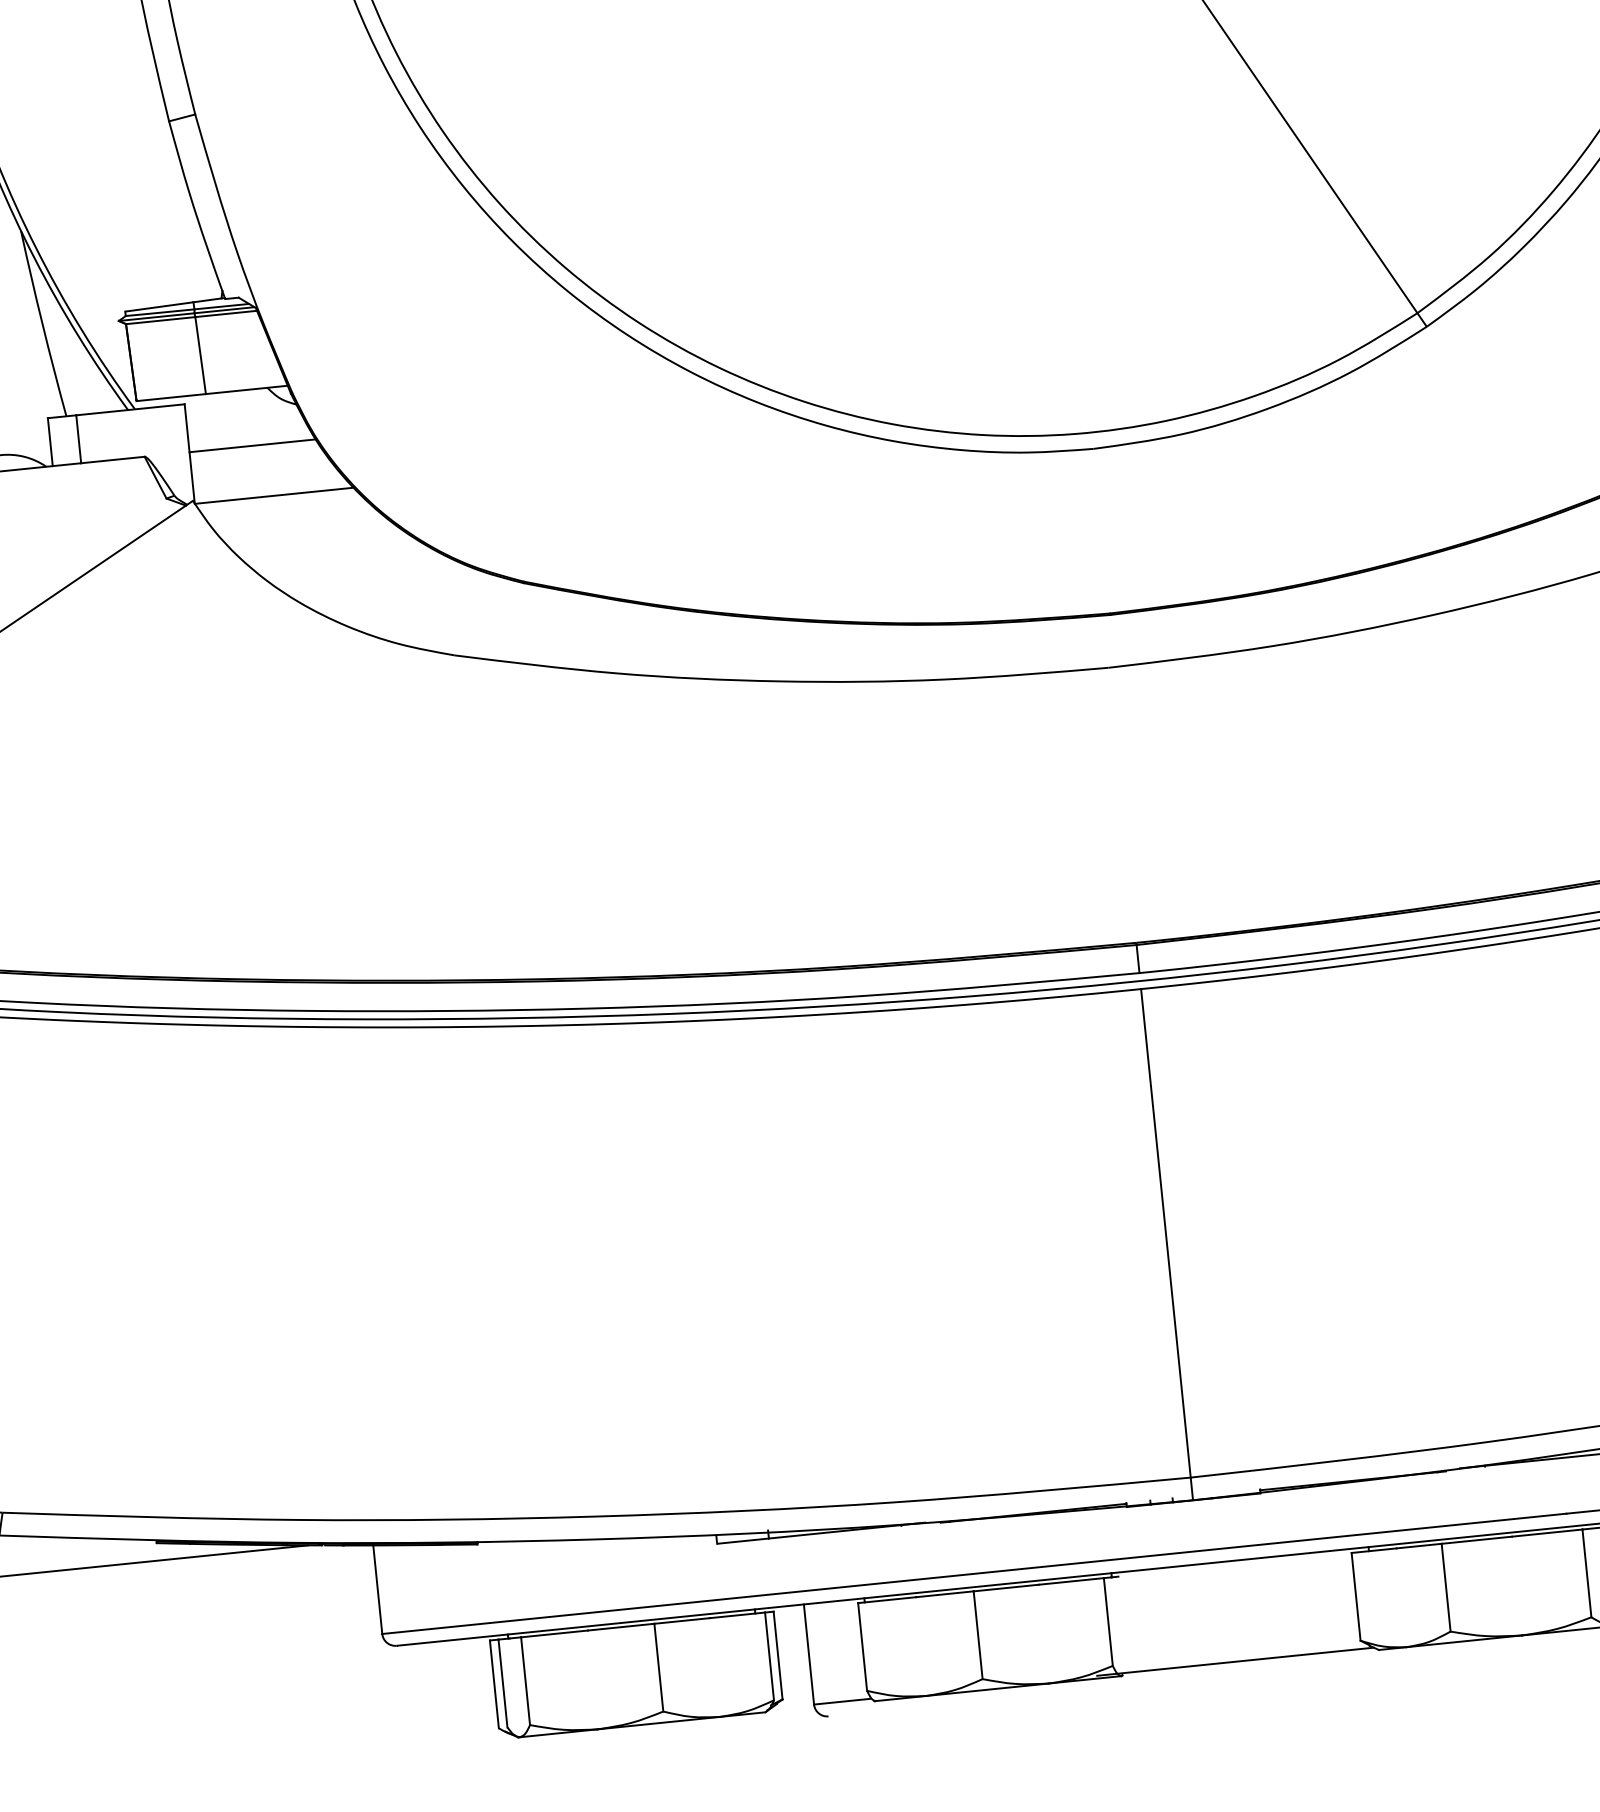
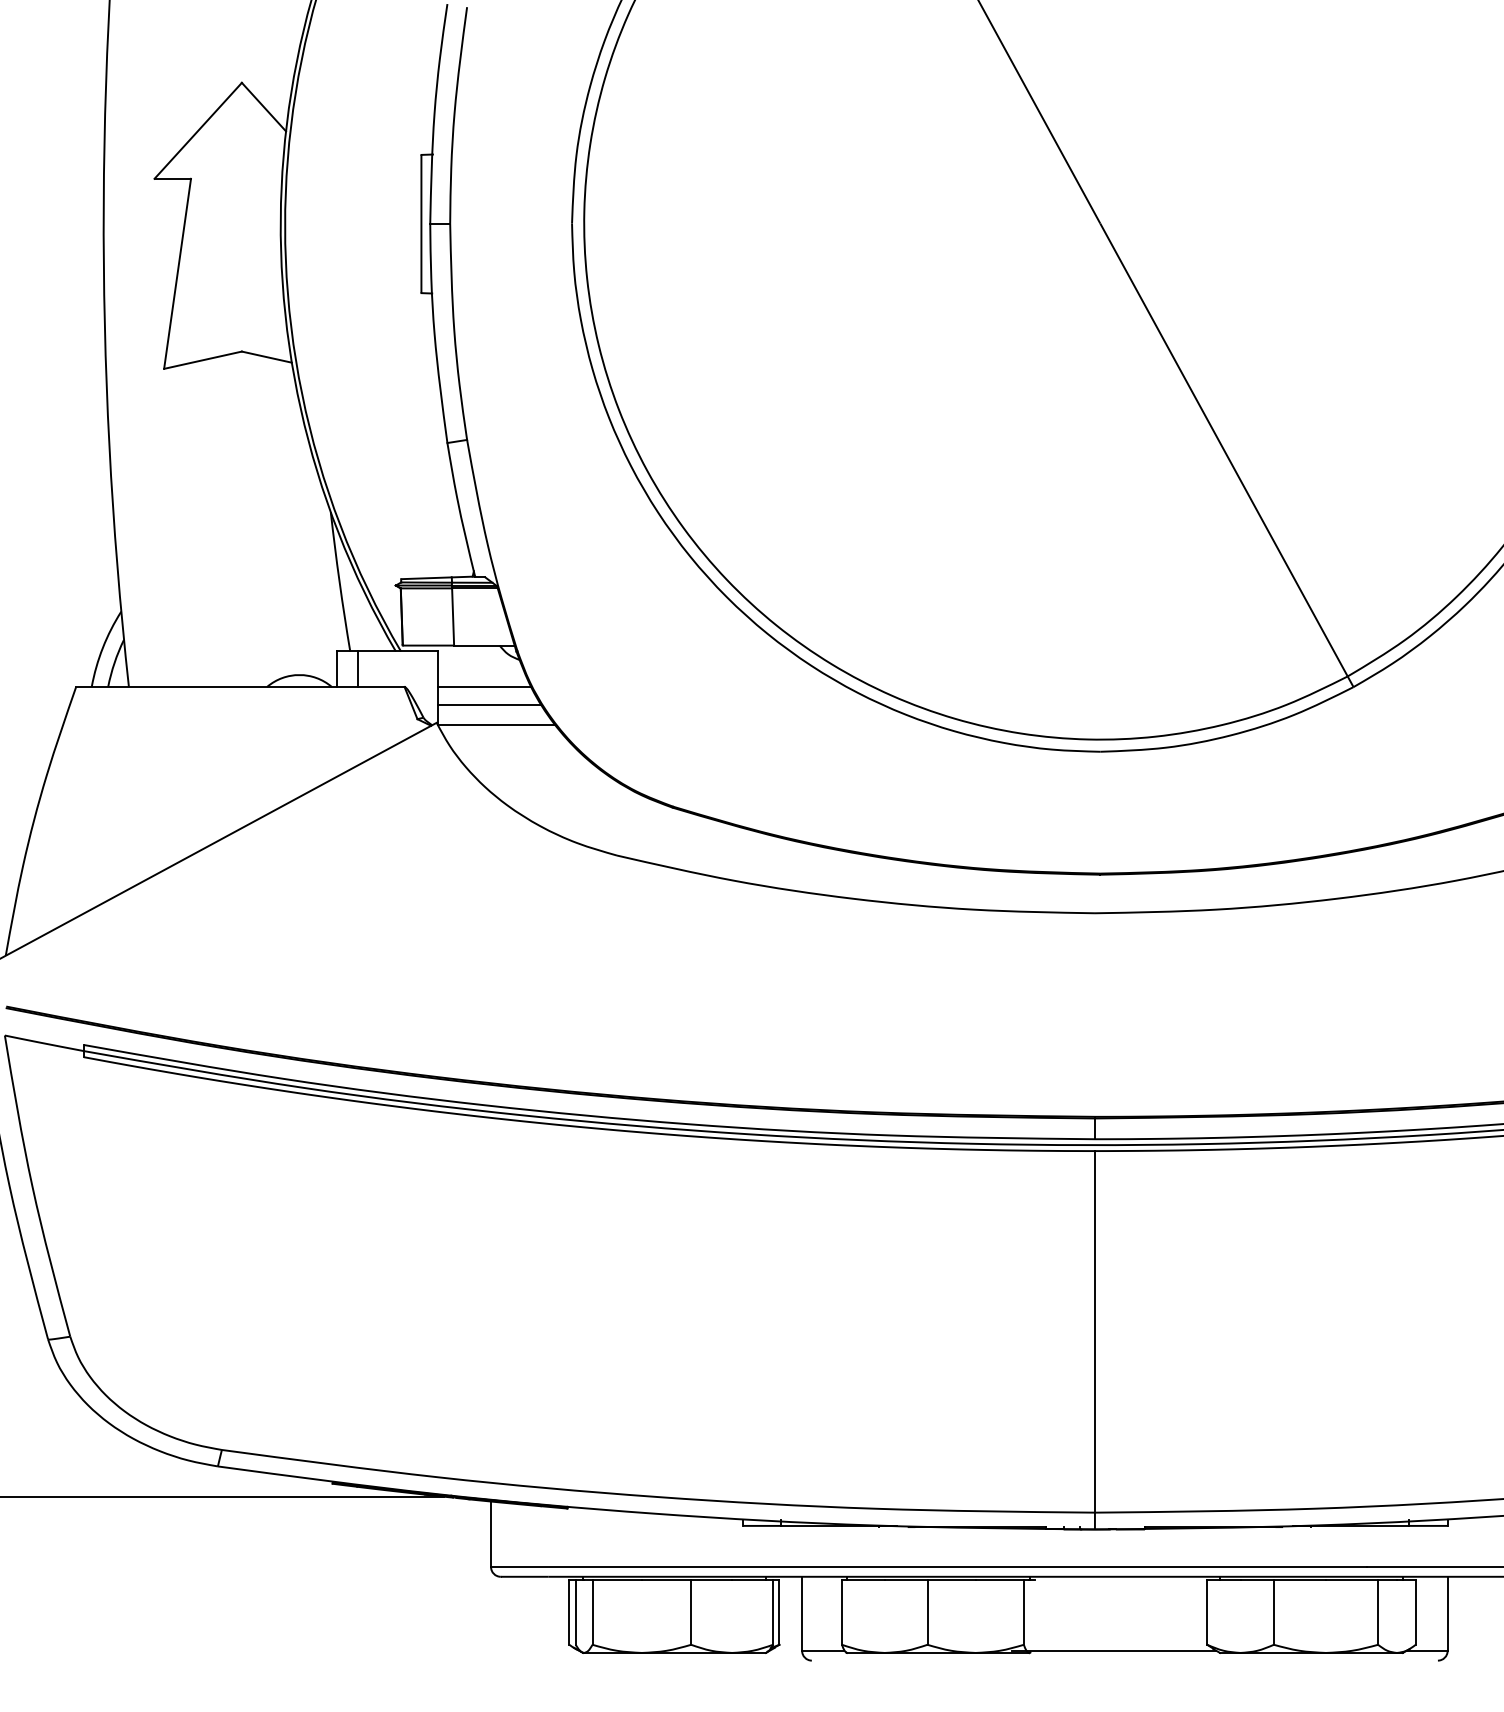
line: (261, 468) -> (489, 704), added

